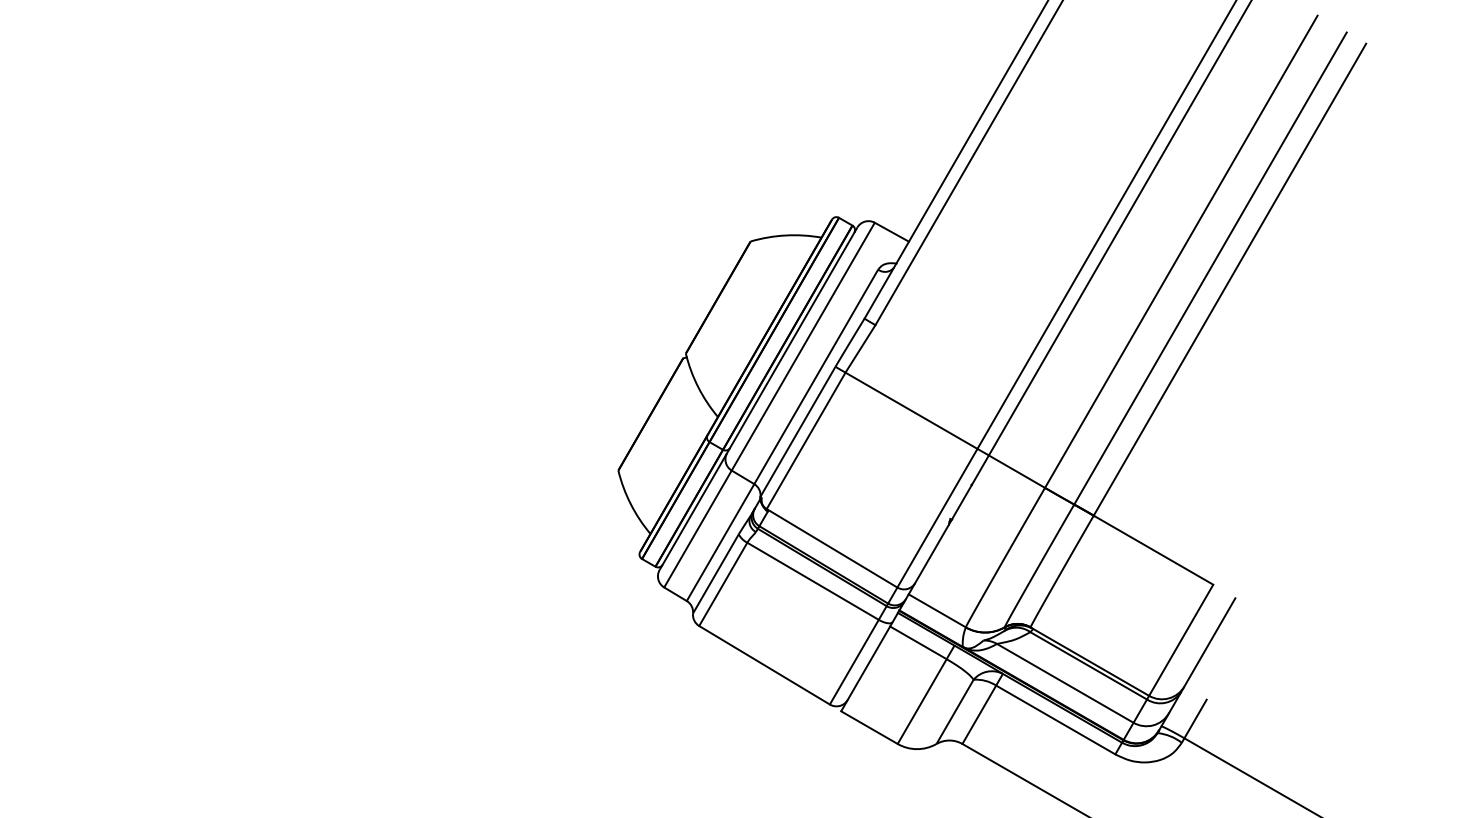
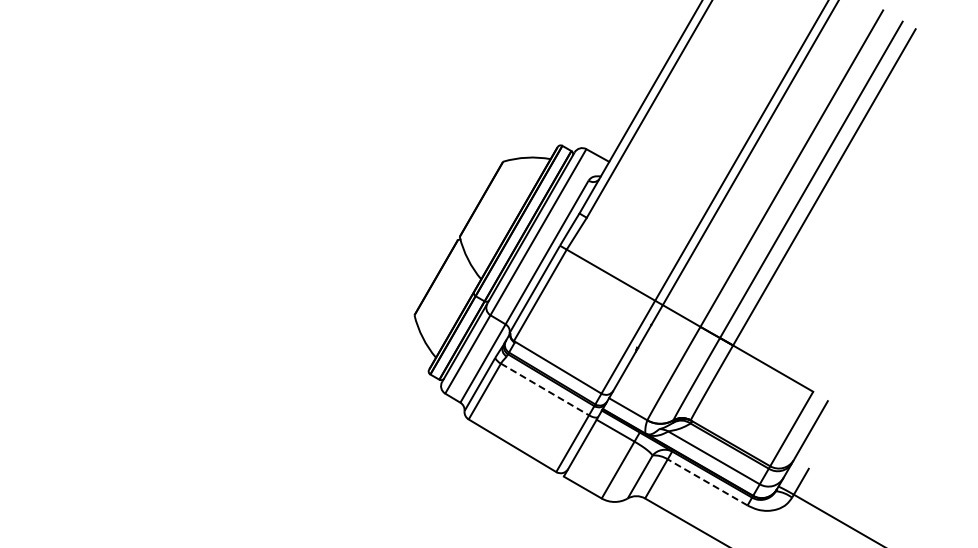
line: (813, 581) -> (545, 389), solid -> dashed
line: (1055, 720) -> (707, 482), solid -> dashed

